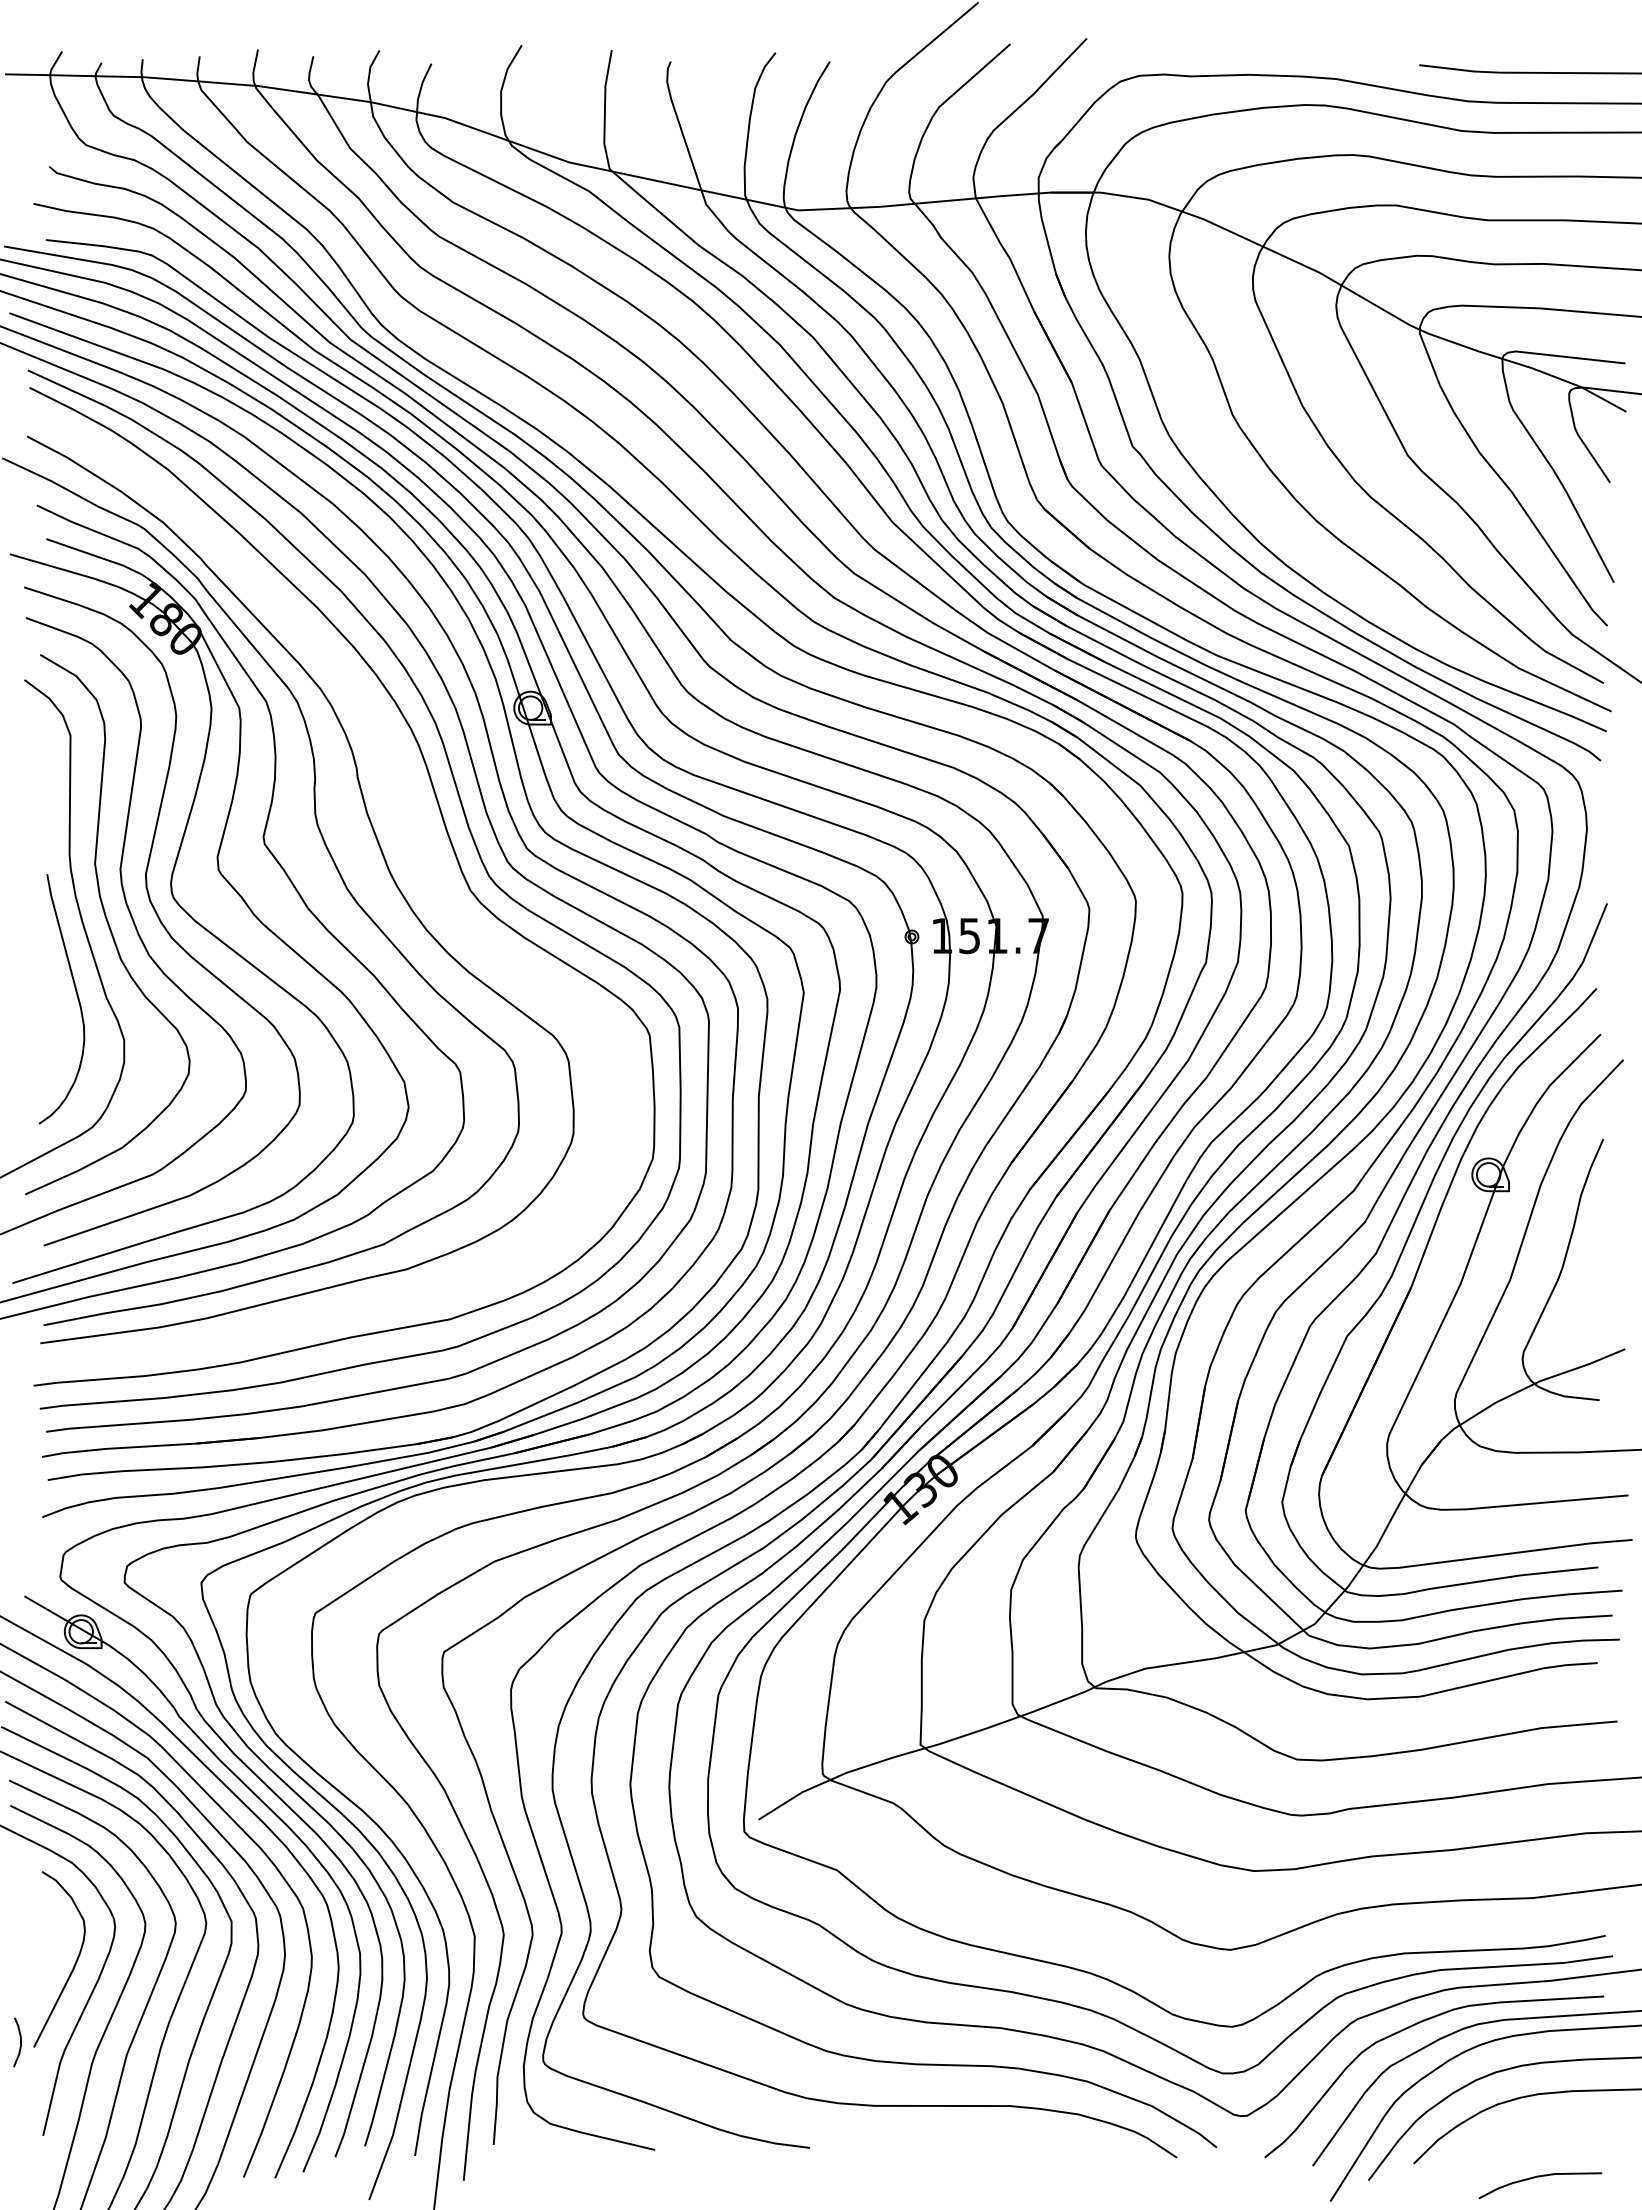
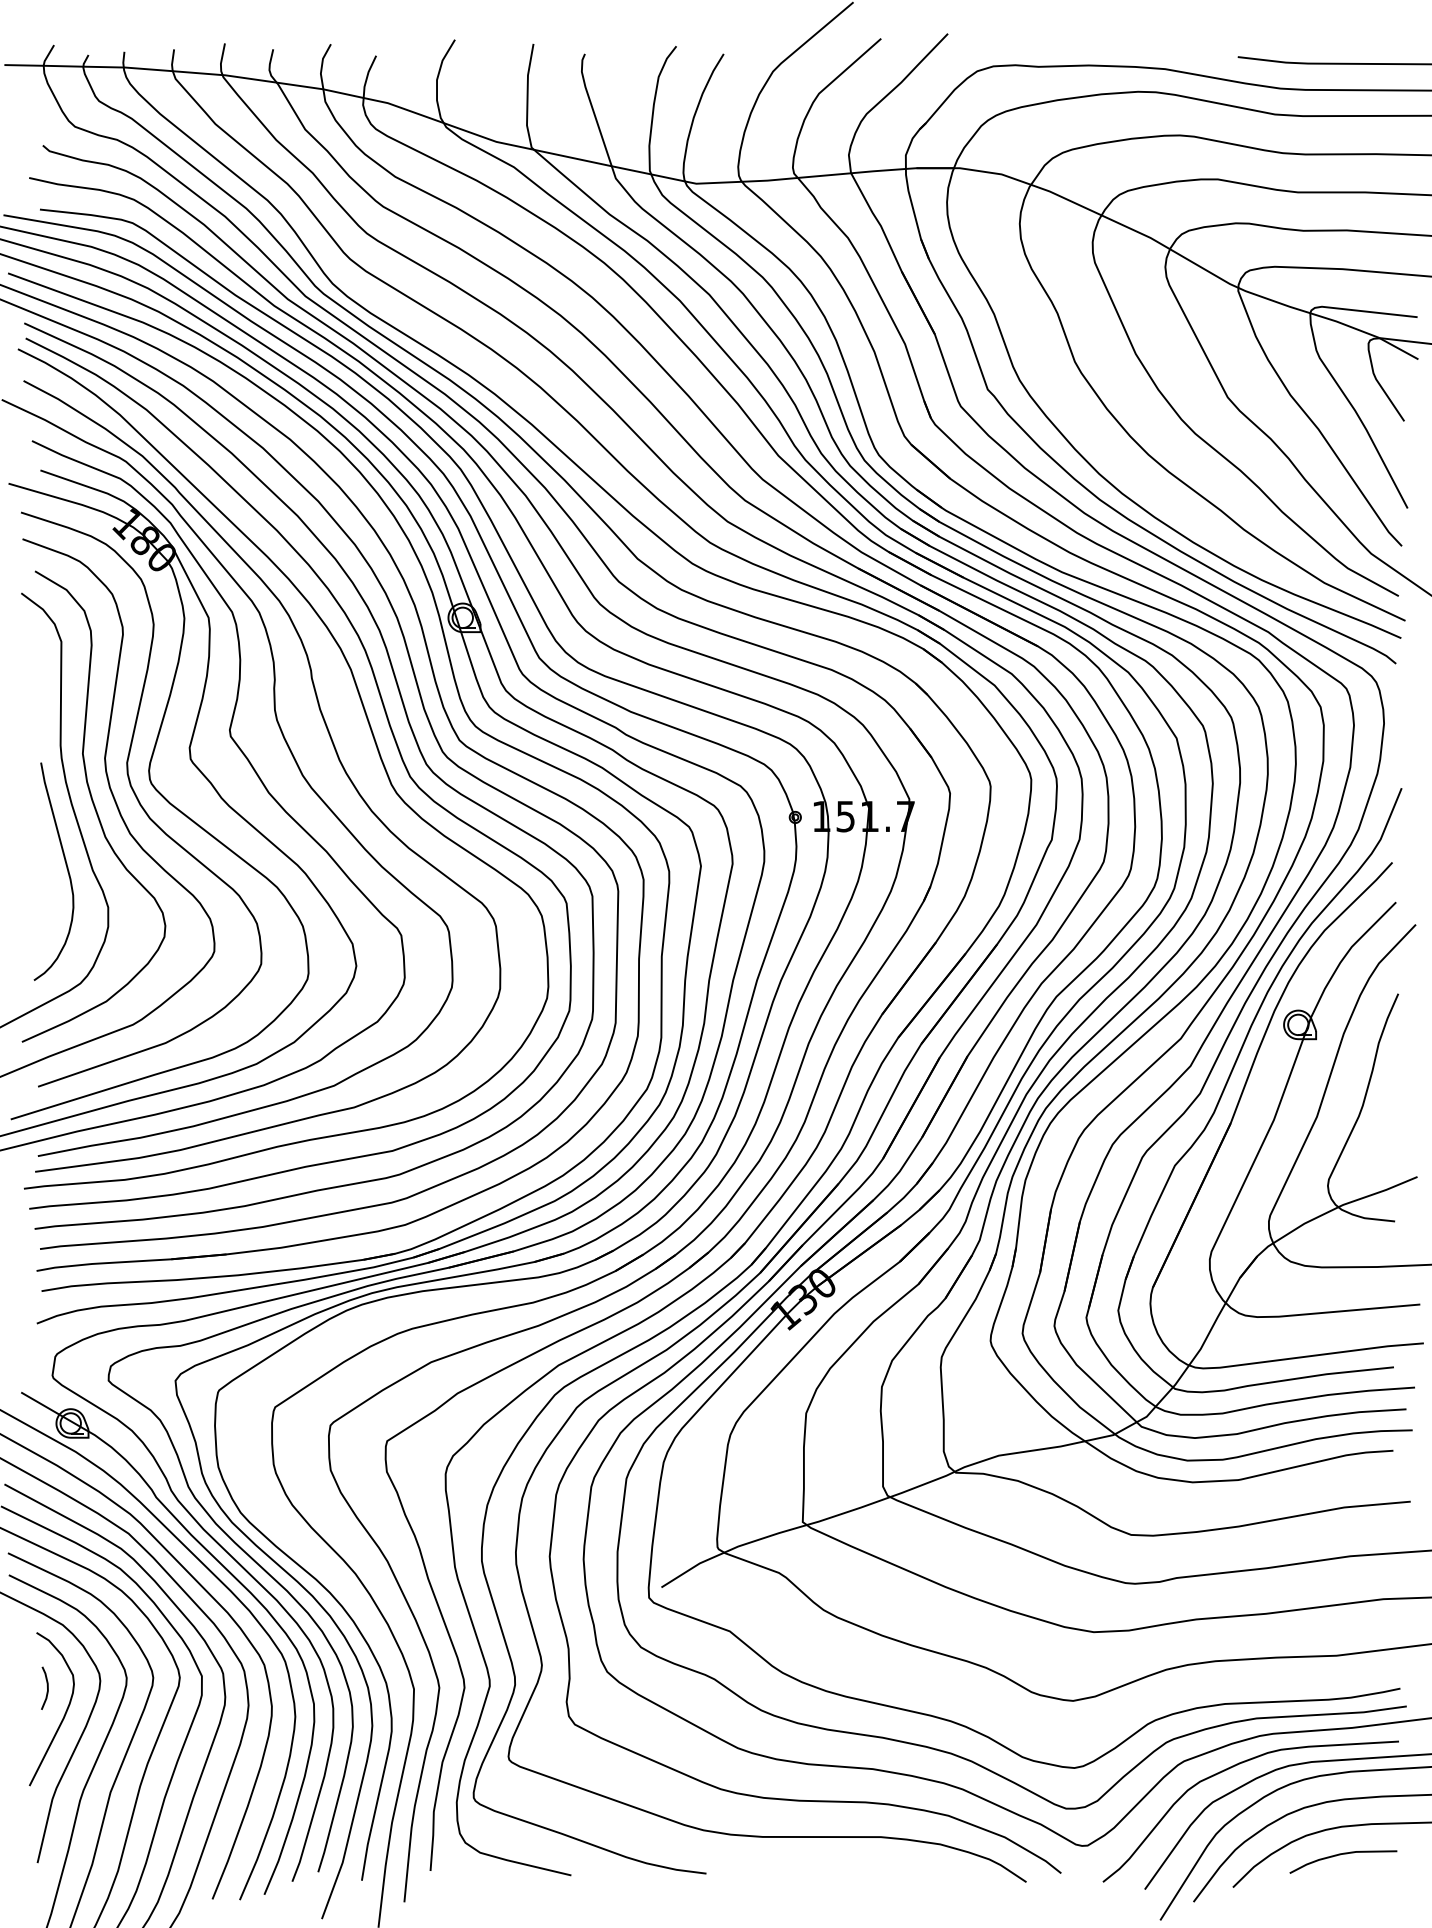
curve: (427, 845) -> (372, 737), added
curve: (20, 2042) -> (47, 1688), moved
curve: (1540, 2177) -> (1343, 1854), moved

